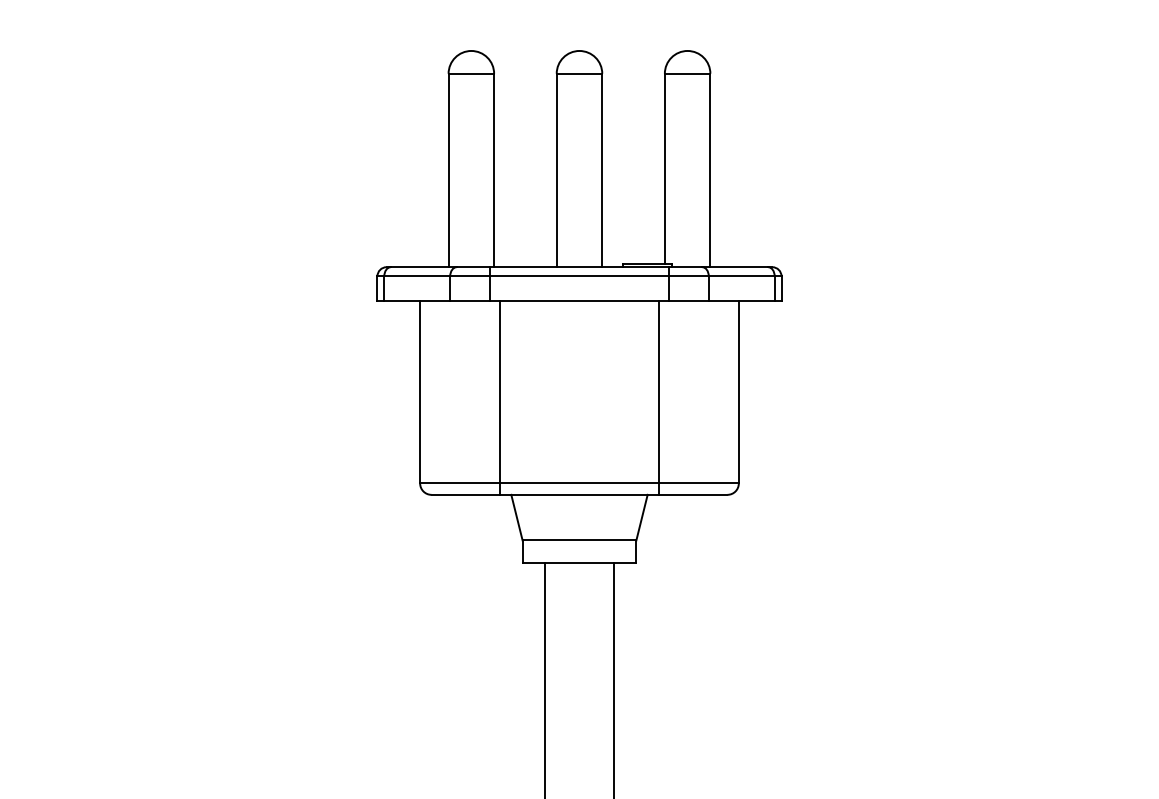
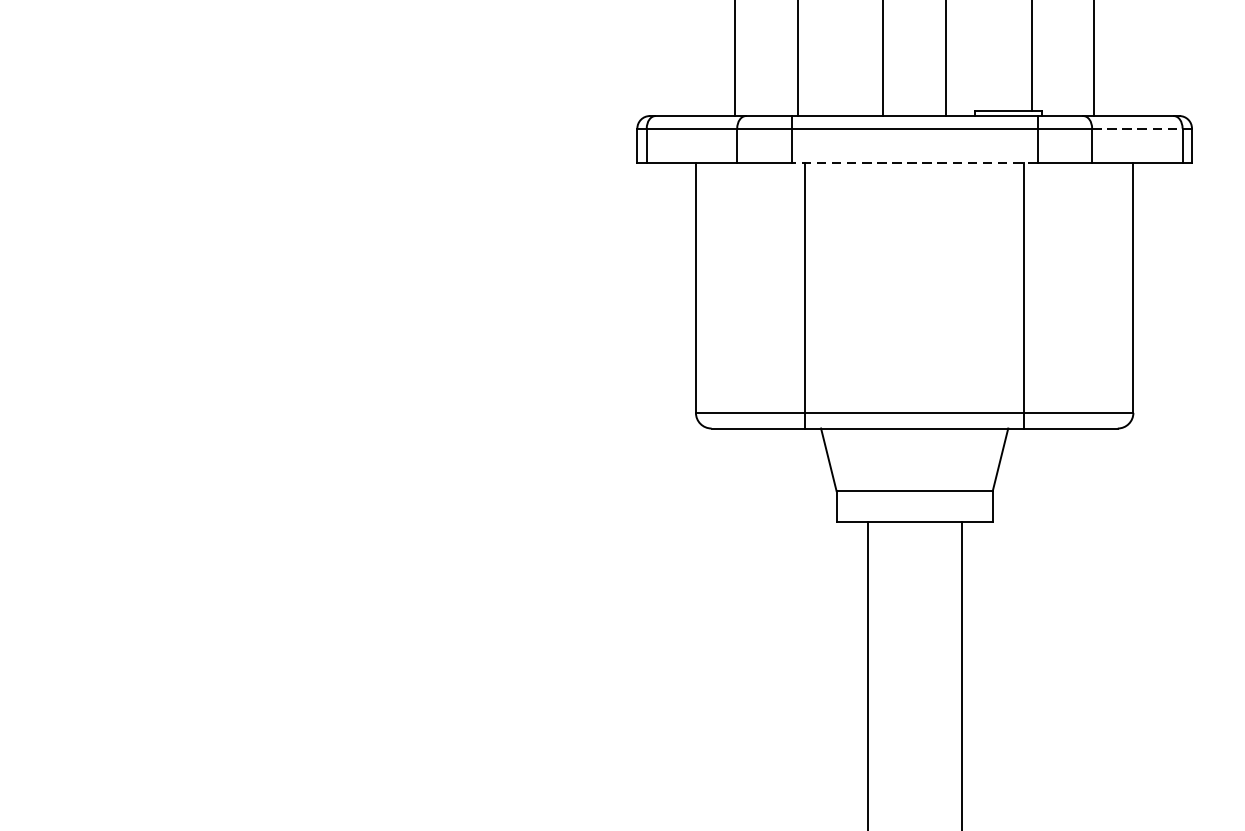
line: (741, 276) -> (1137, 128), solid -> dashed
line: (579, 301) -> (914, 163), solid -> dashed

